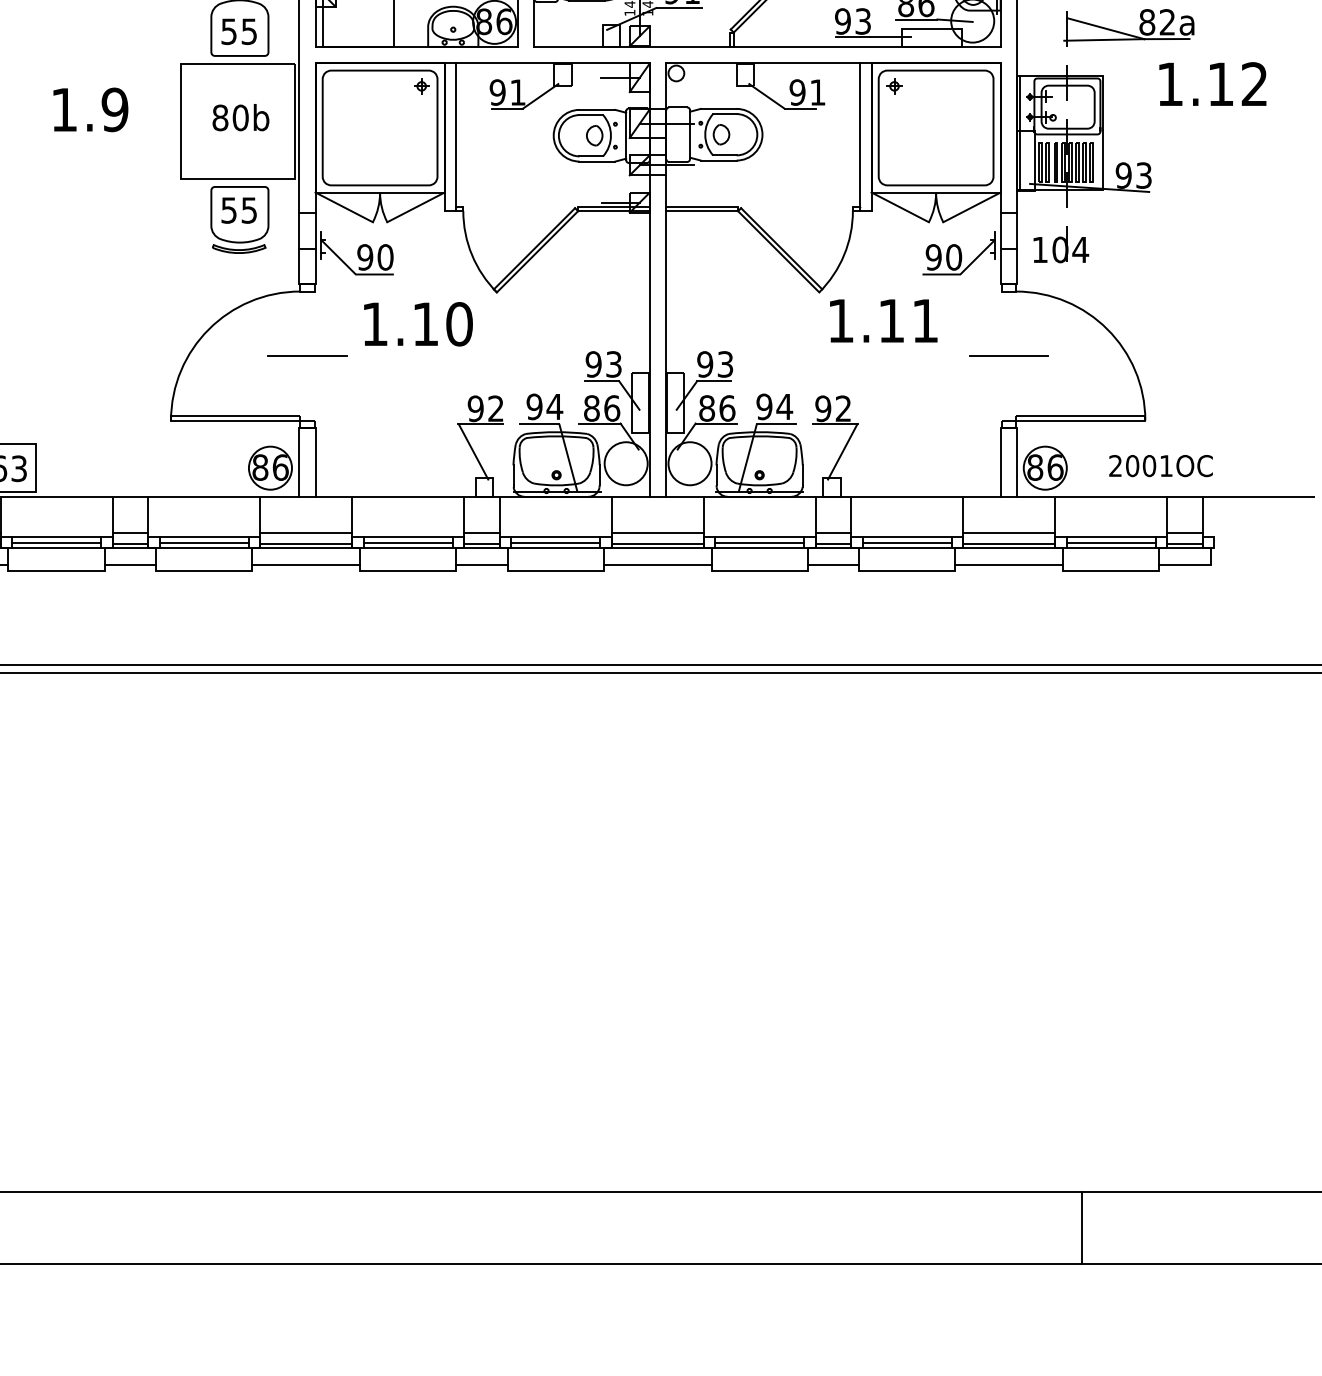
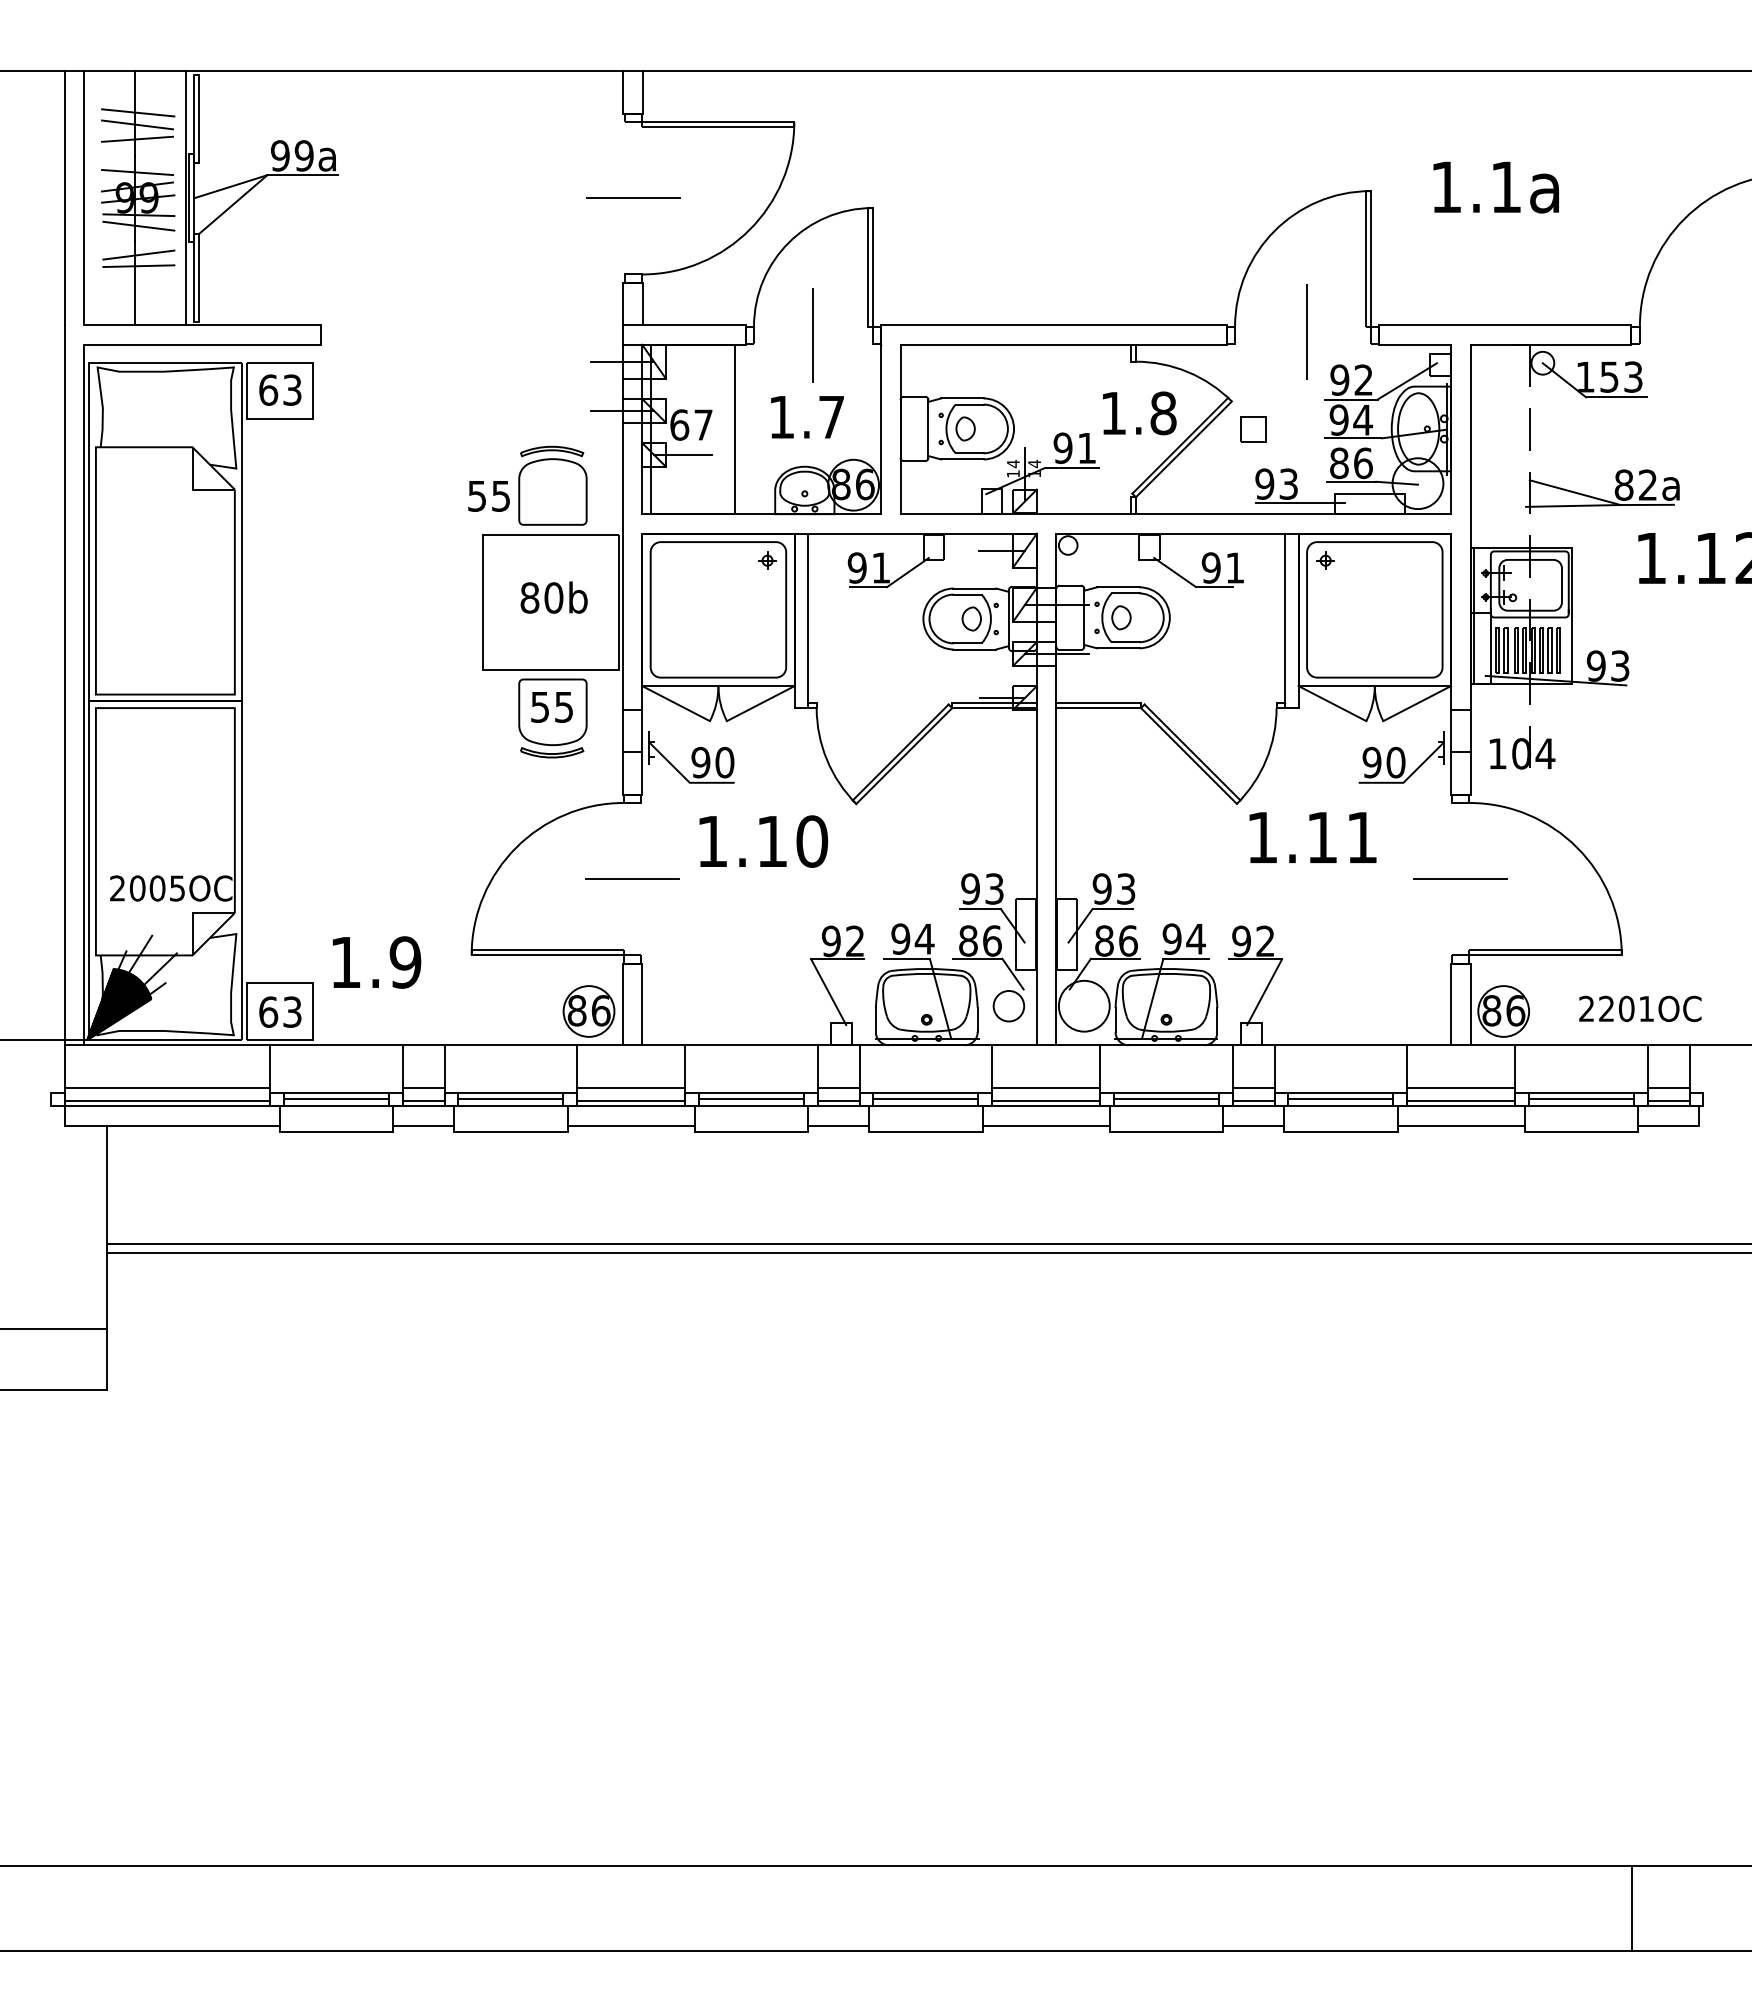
text: (238, 31) -> (488, 496), moved
text: (90, 109) -> (376, 962), moved
circle: (625, 463) -> (1008, 1005), size x0.6
text: (1132, 465) -> (1606, 1008), 2001OC -> 2201OC
line: (1082, 1228) -> (1632, 1908), moved

